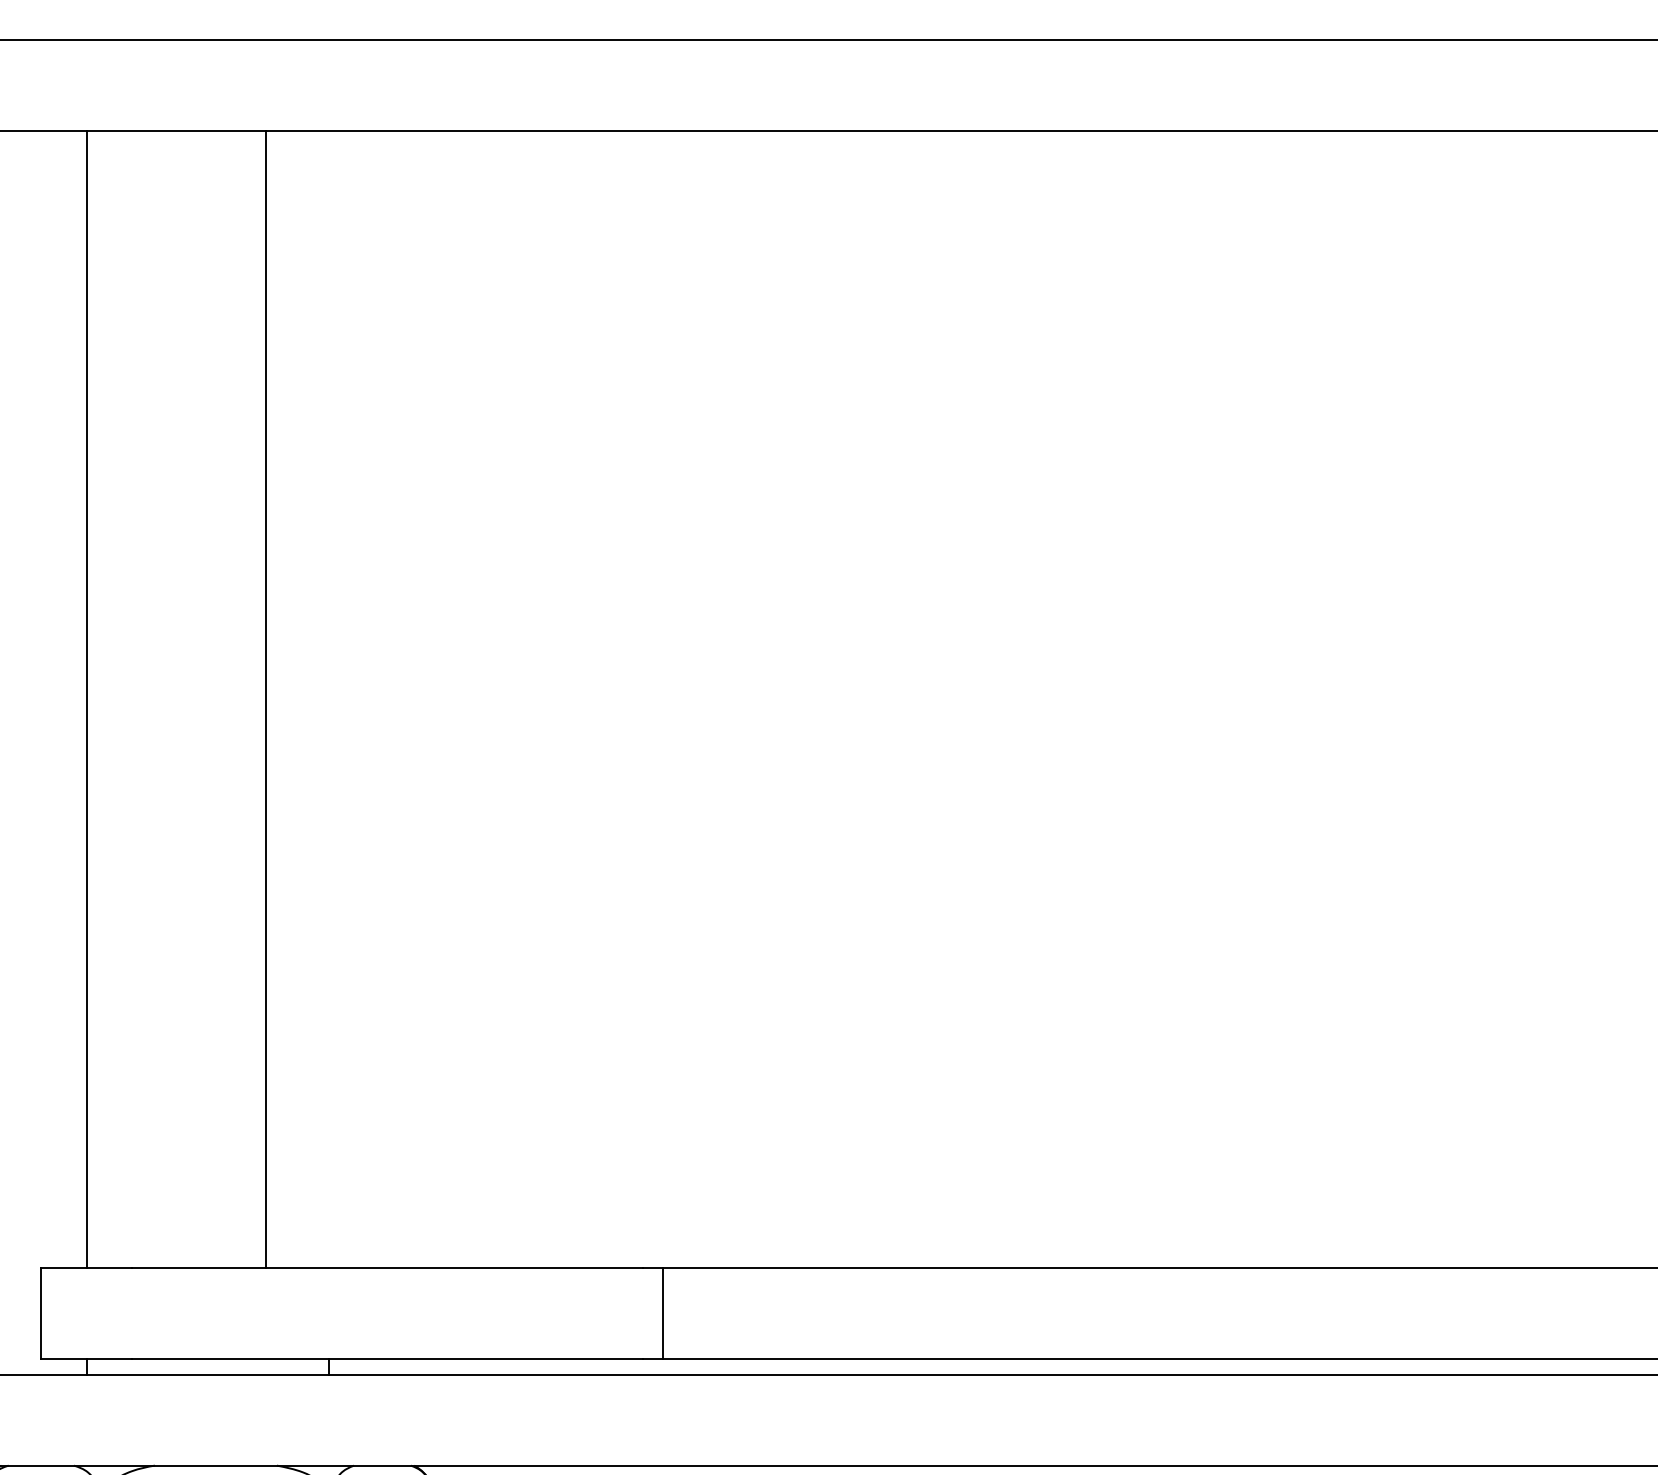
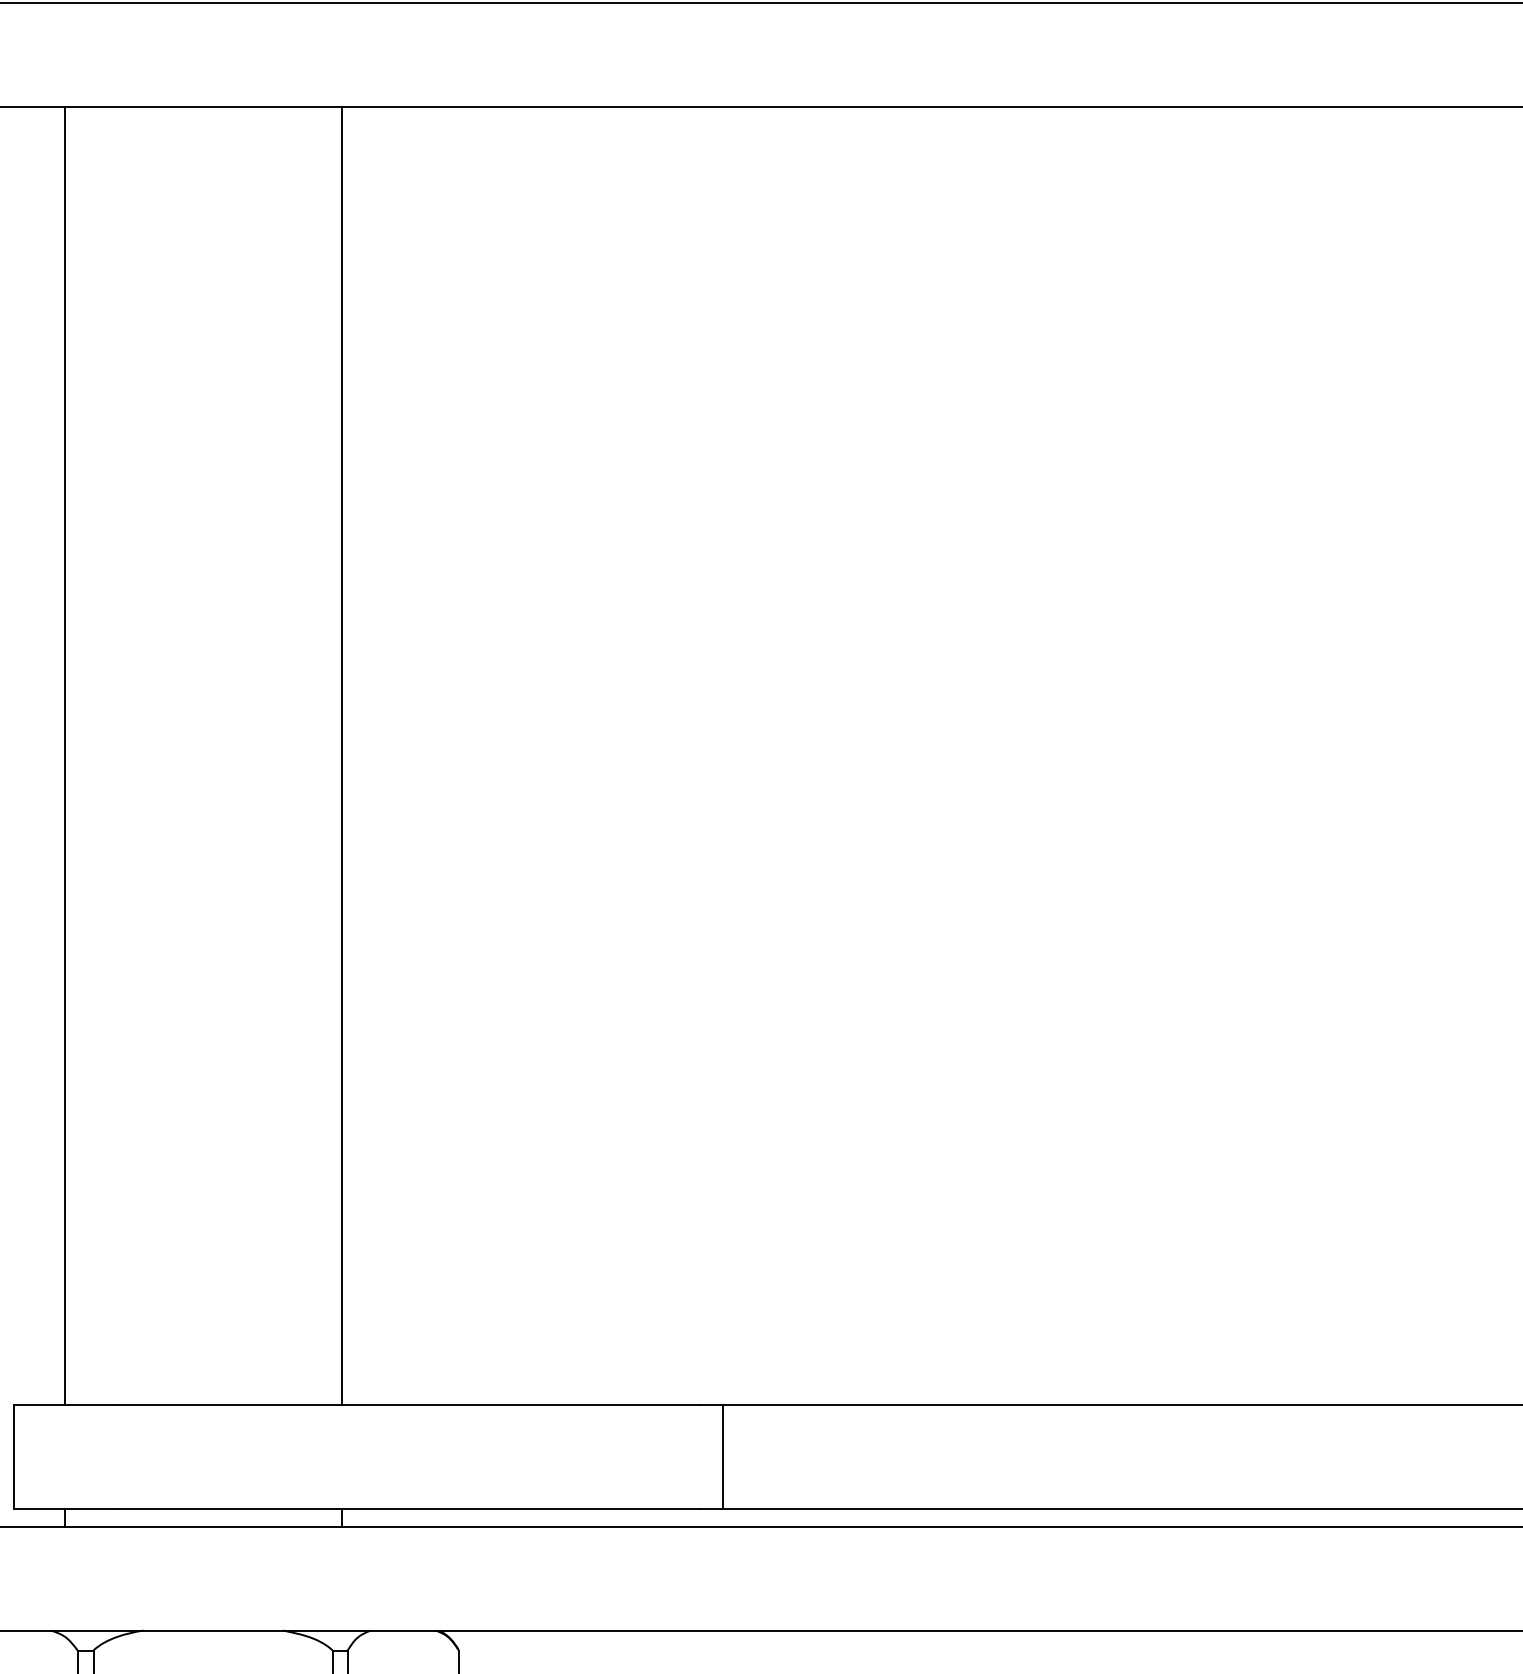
line: (266, 699) -> (342, 755), moved

